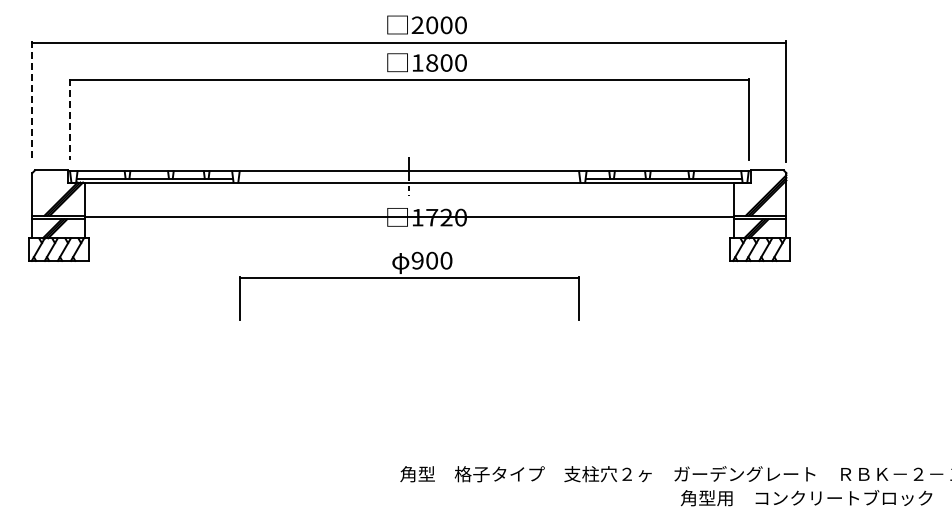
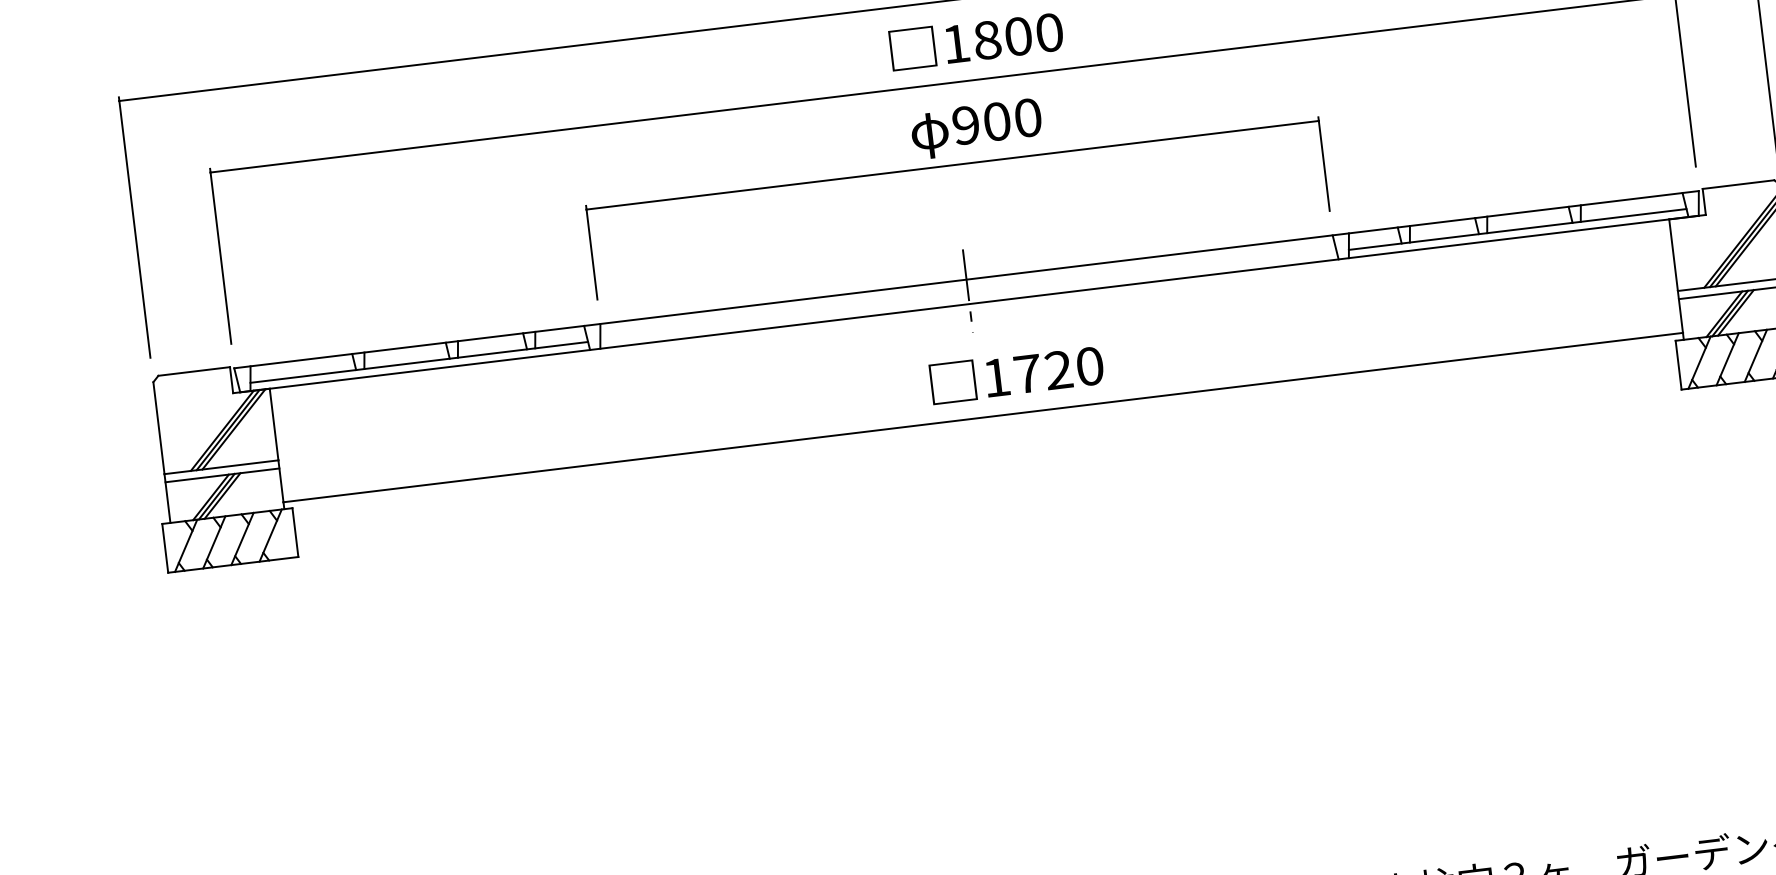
line: (32, 101) -> (135, 227), dashed -> solid
line: (70, 119) -> (221, 256), dashed -> solid
line: (409, 217) -> (983, 418), moved
part: (409, 278) -> (953, 165), moved

